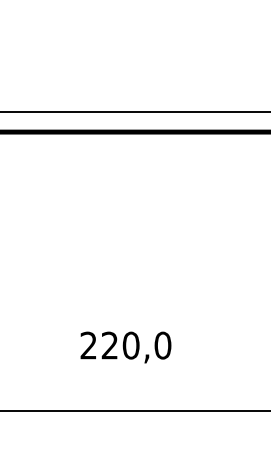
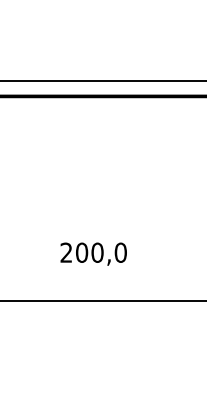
text: (110, 345) -> (82, 252), 220,0 -> 200,0

